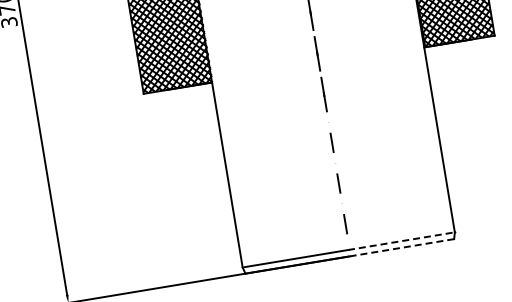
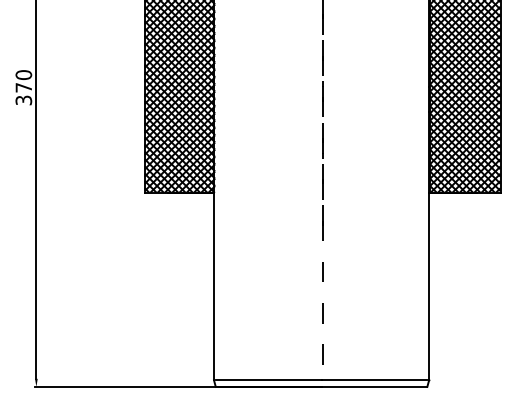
line: (401, 241) -> (374, 380), dashed -> solid
line: (401, 247) -> (374, 386), dashed -> solid

